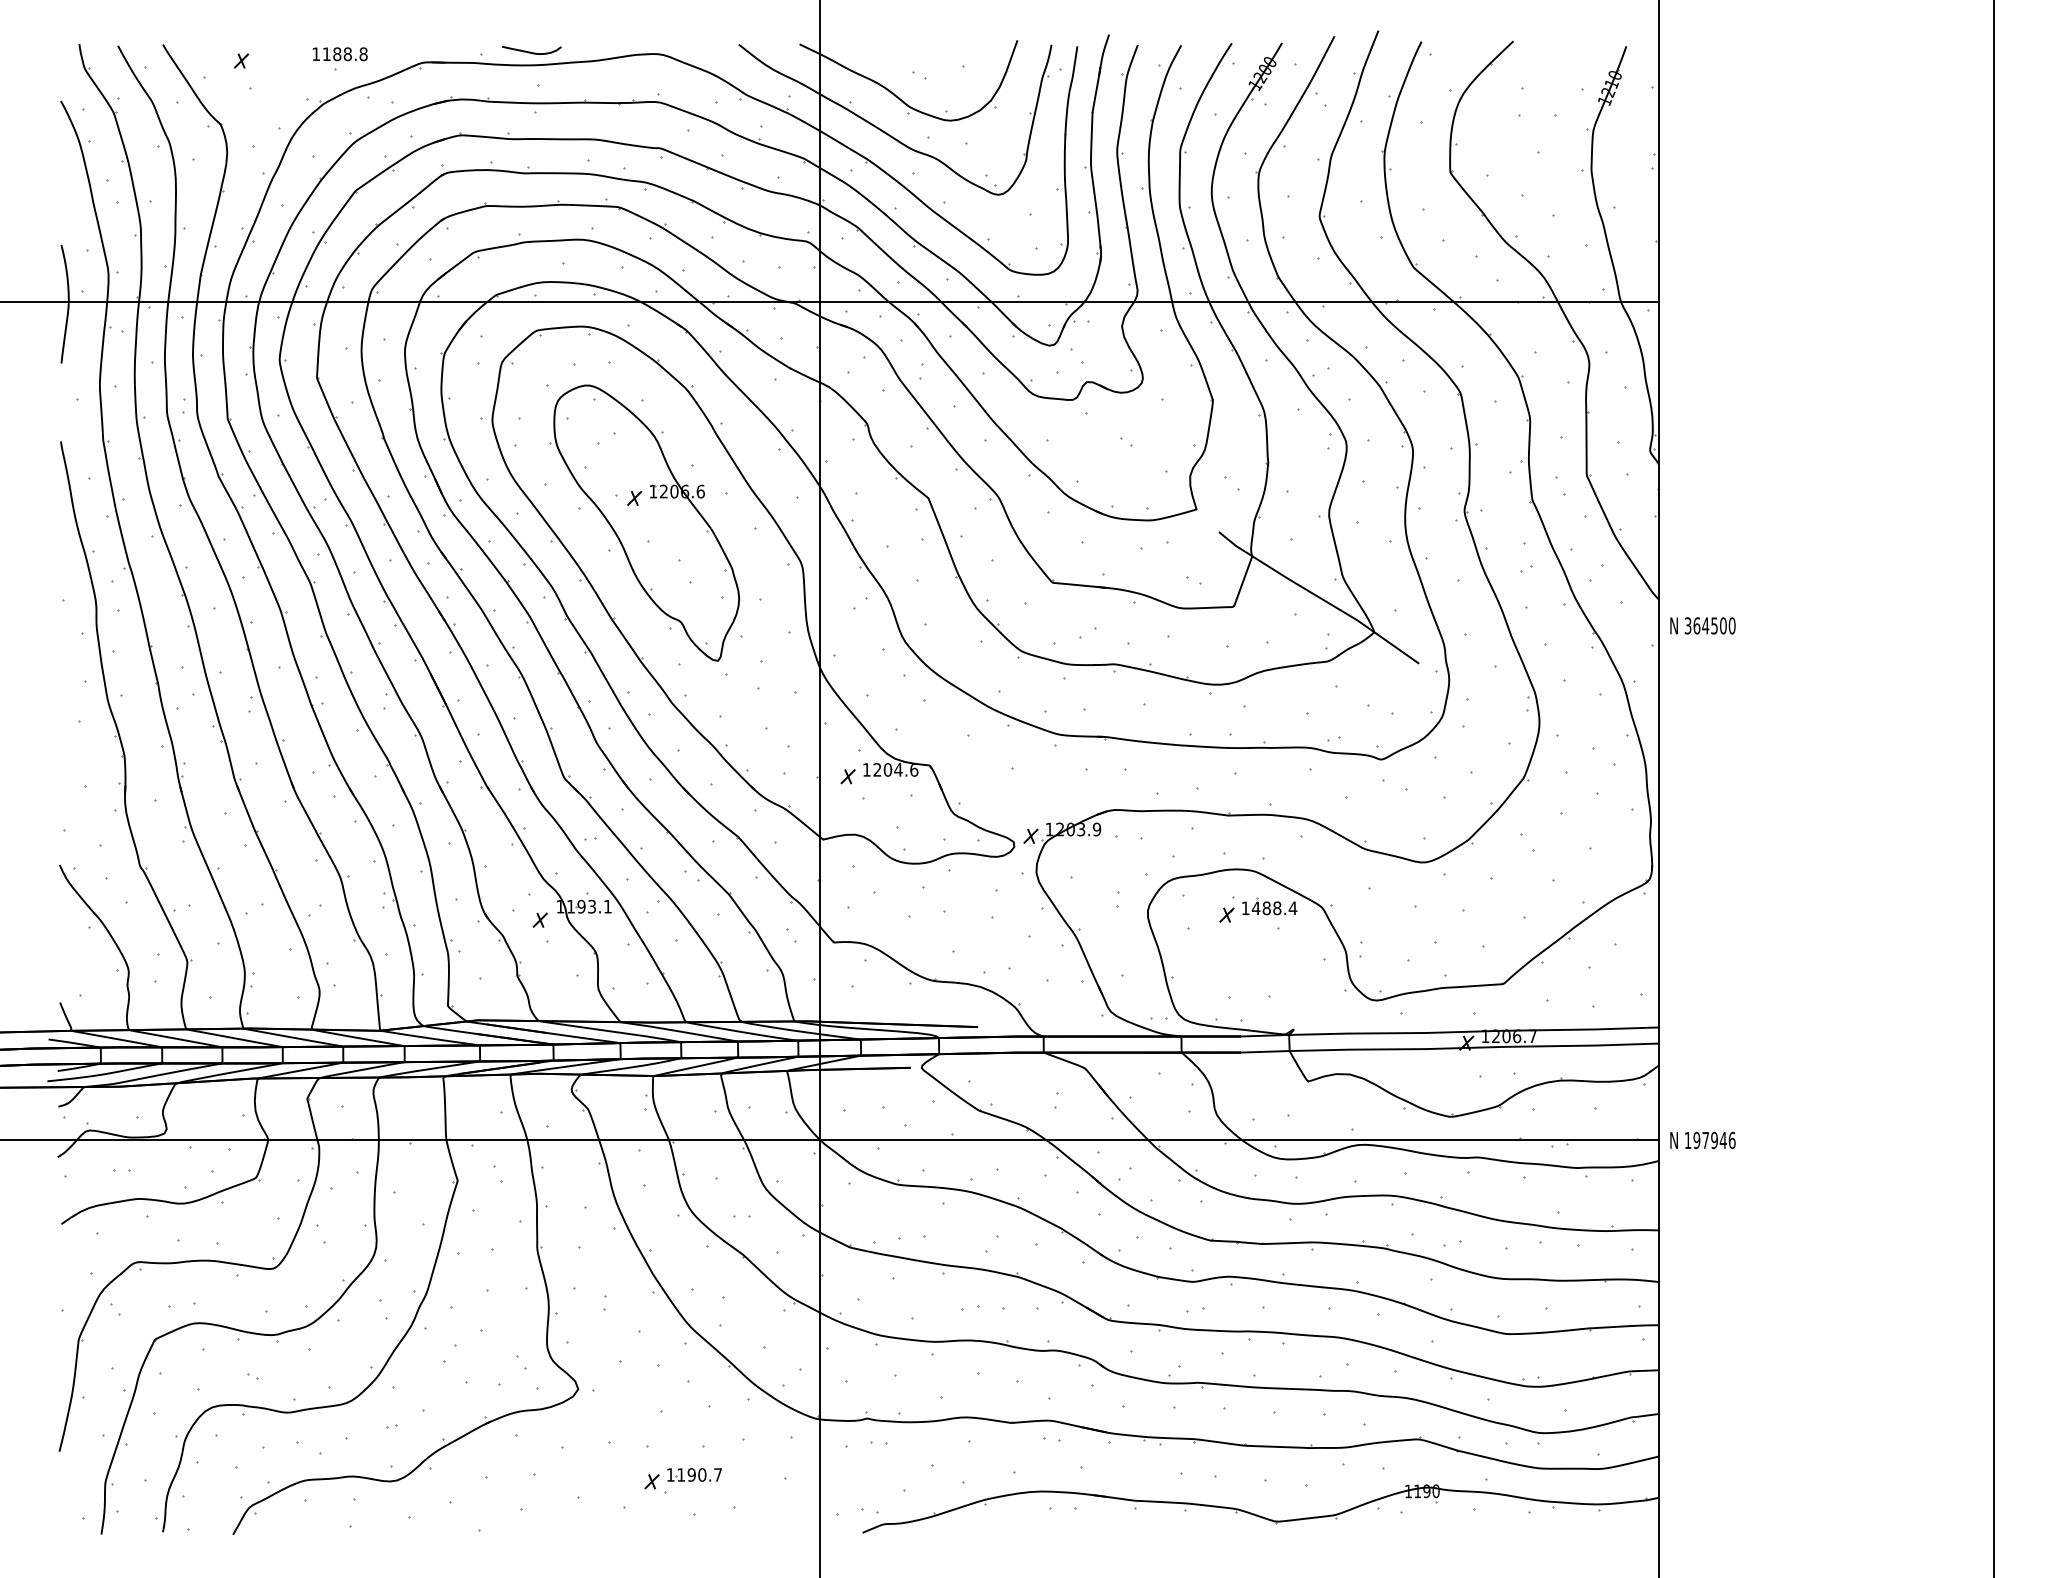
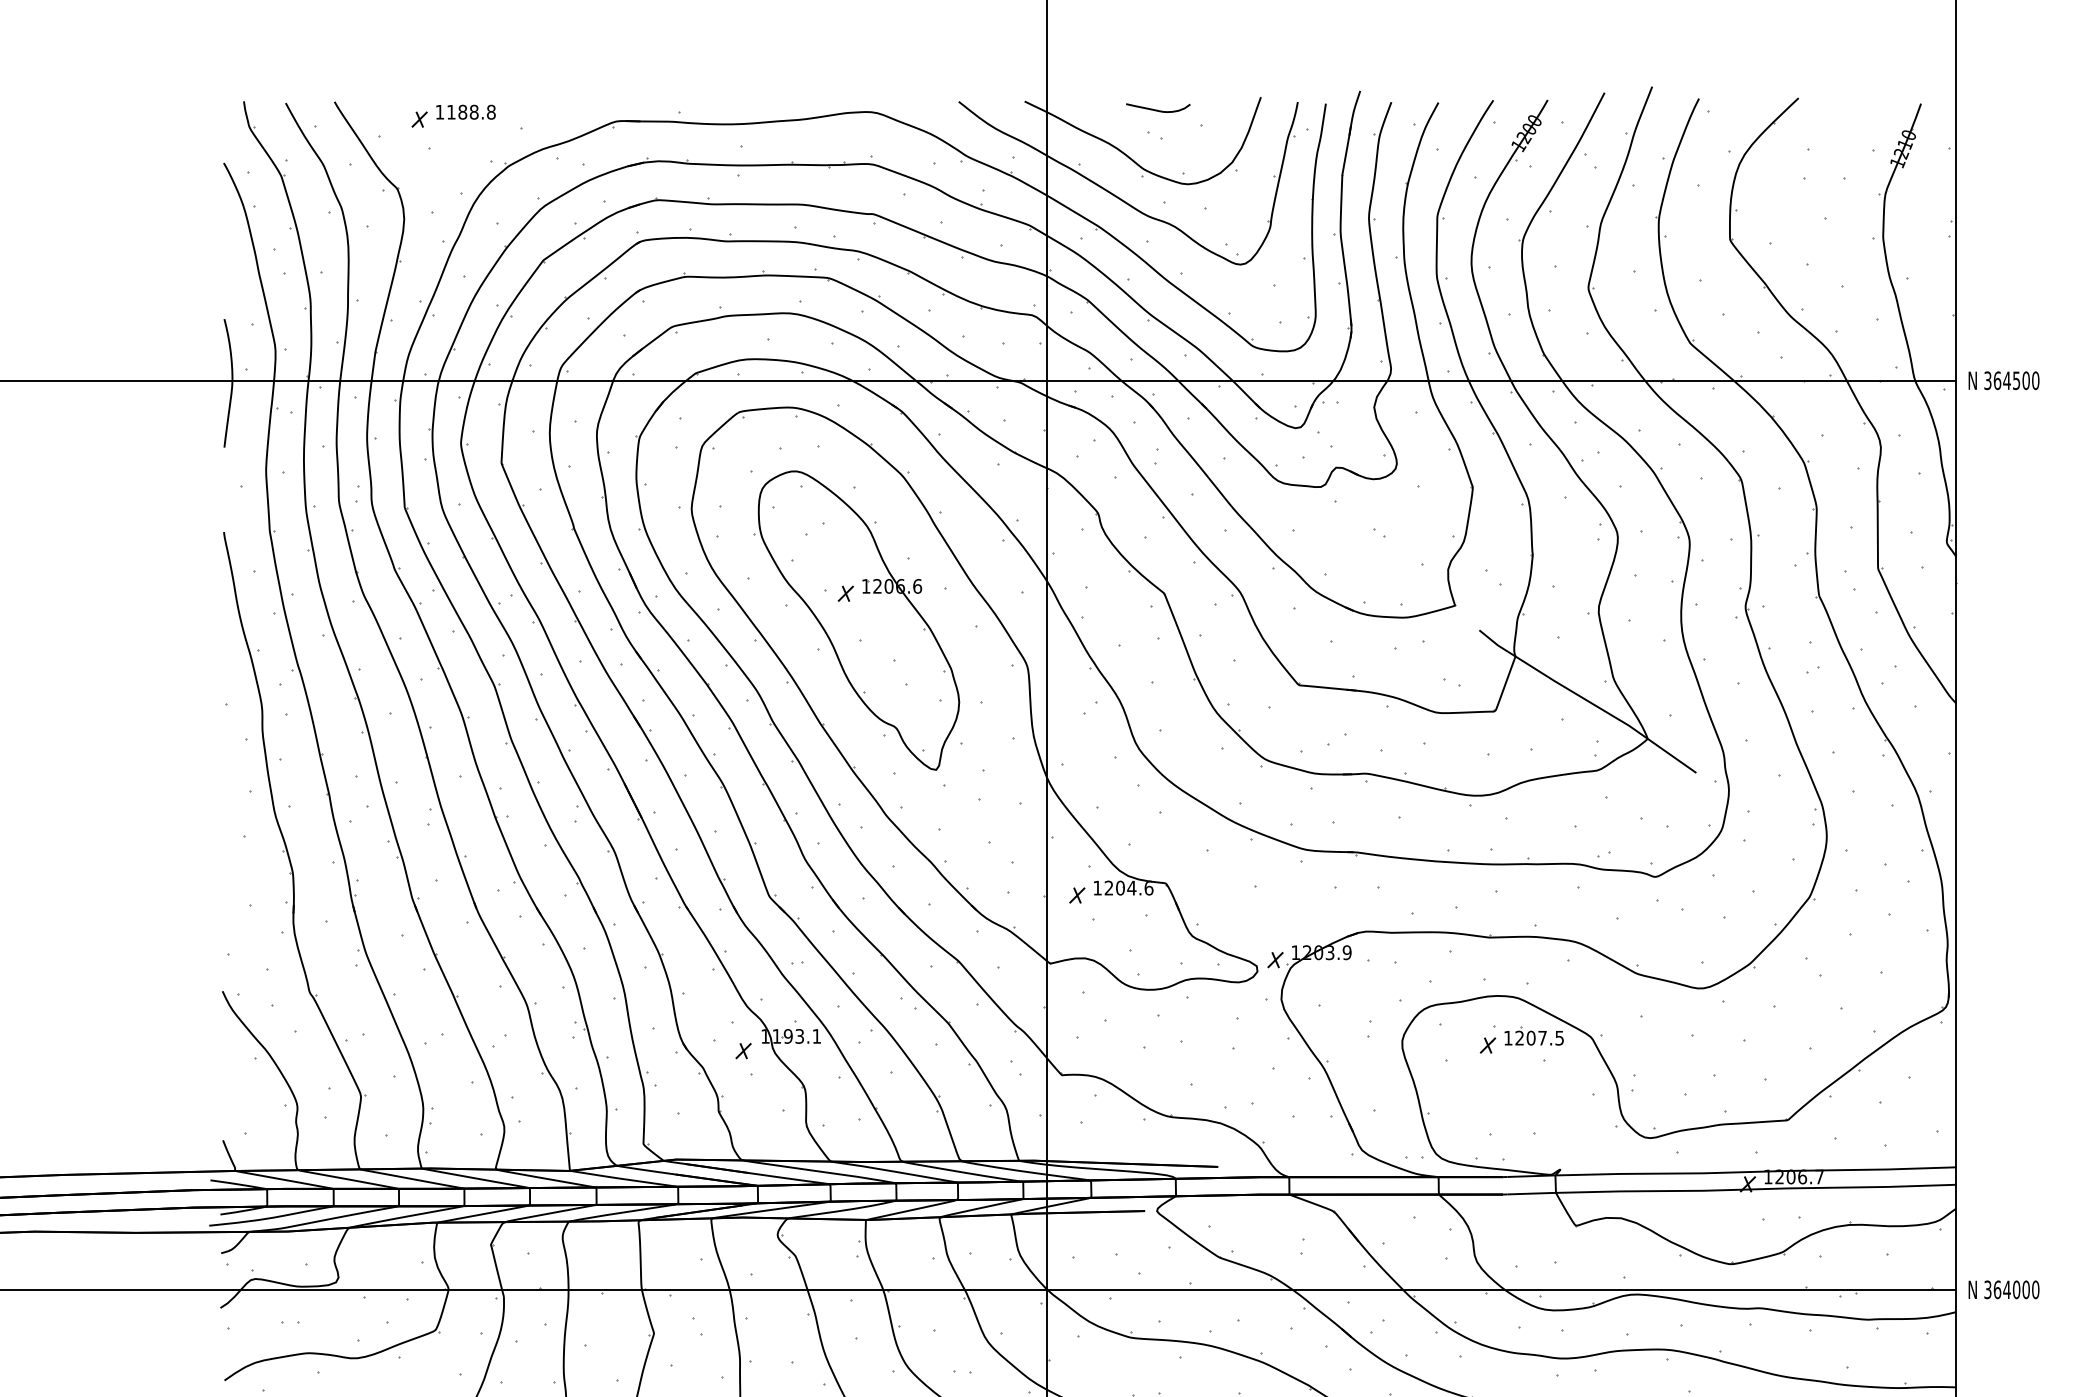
curve: (530, 51) -> (1156, 109), moved
text: (339, 54) -> (465, 112), moved
text: (1702, 625) -> (2003, 380), moved
text: (1274, 908) -> (1539, 1038), 1488.4 -> 1207.5
text: (1709, 1140) -> (2011, 1289), 197946 -> 364000

